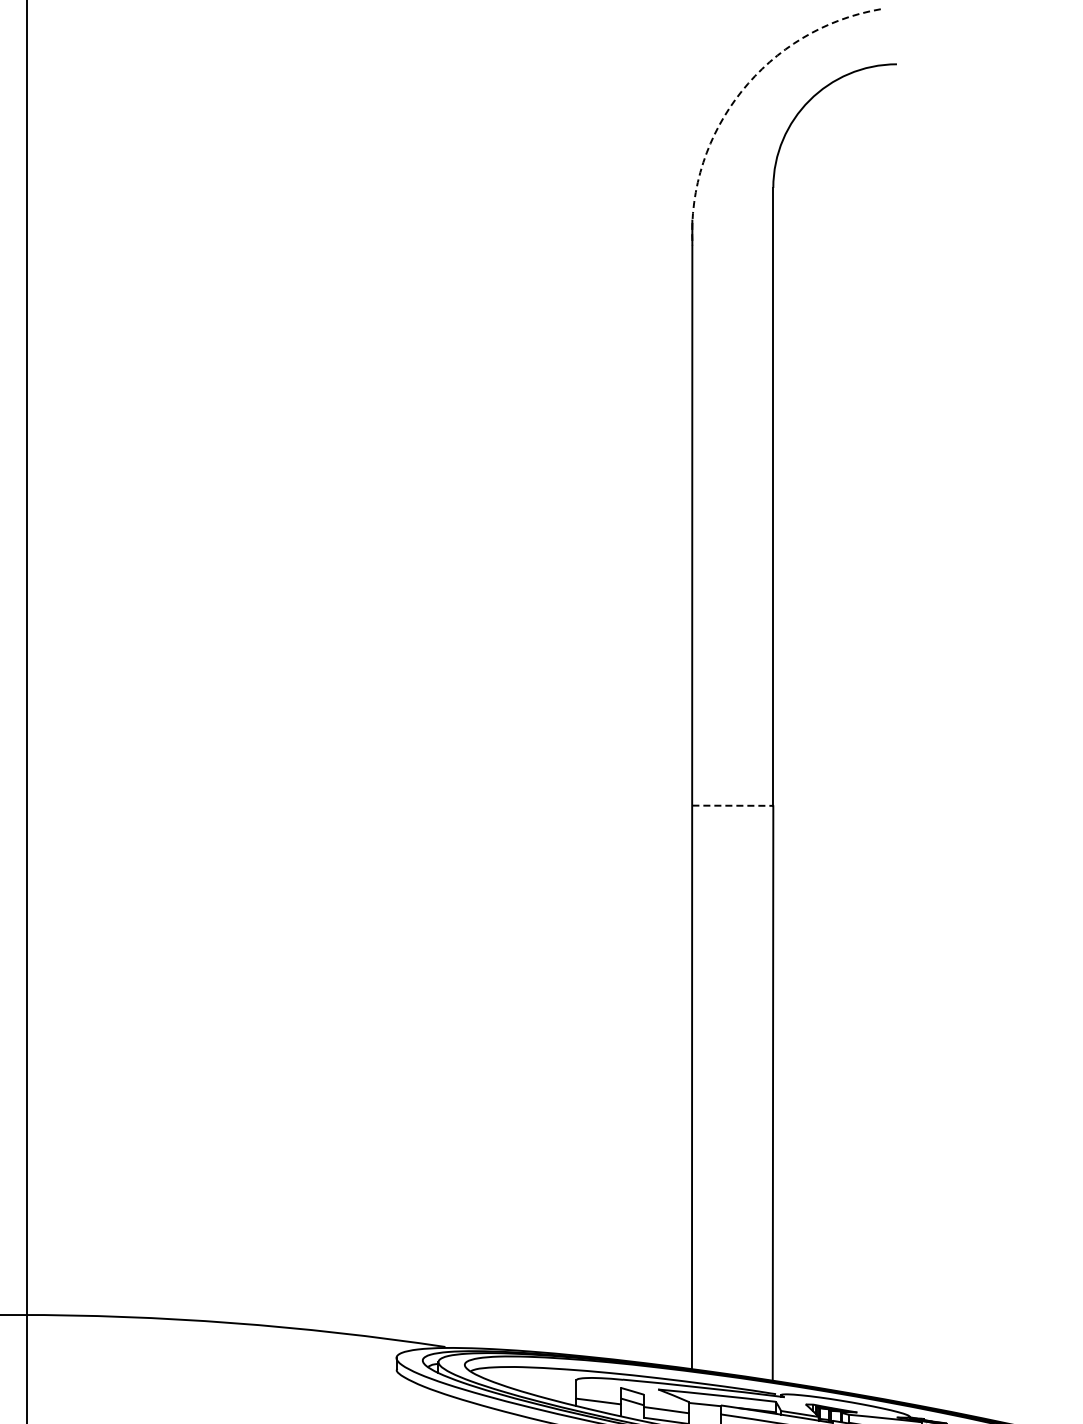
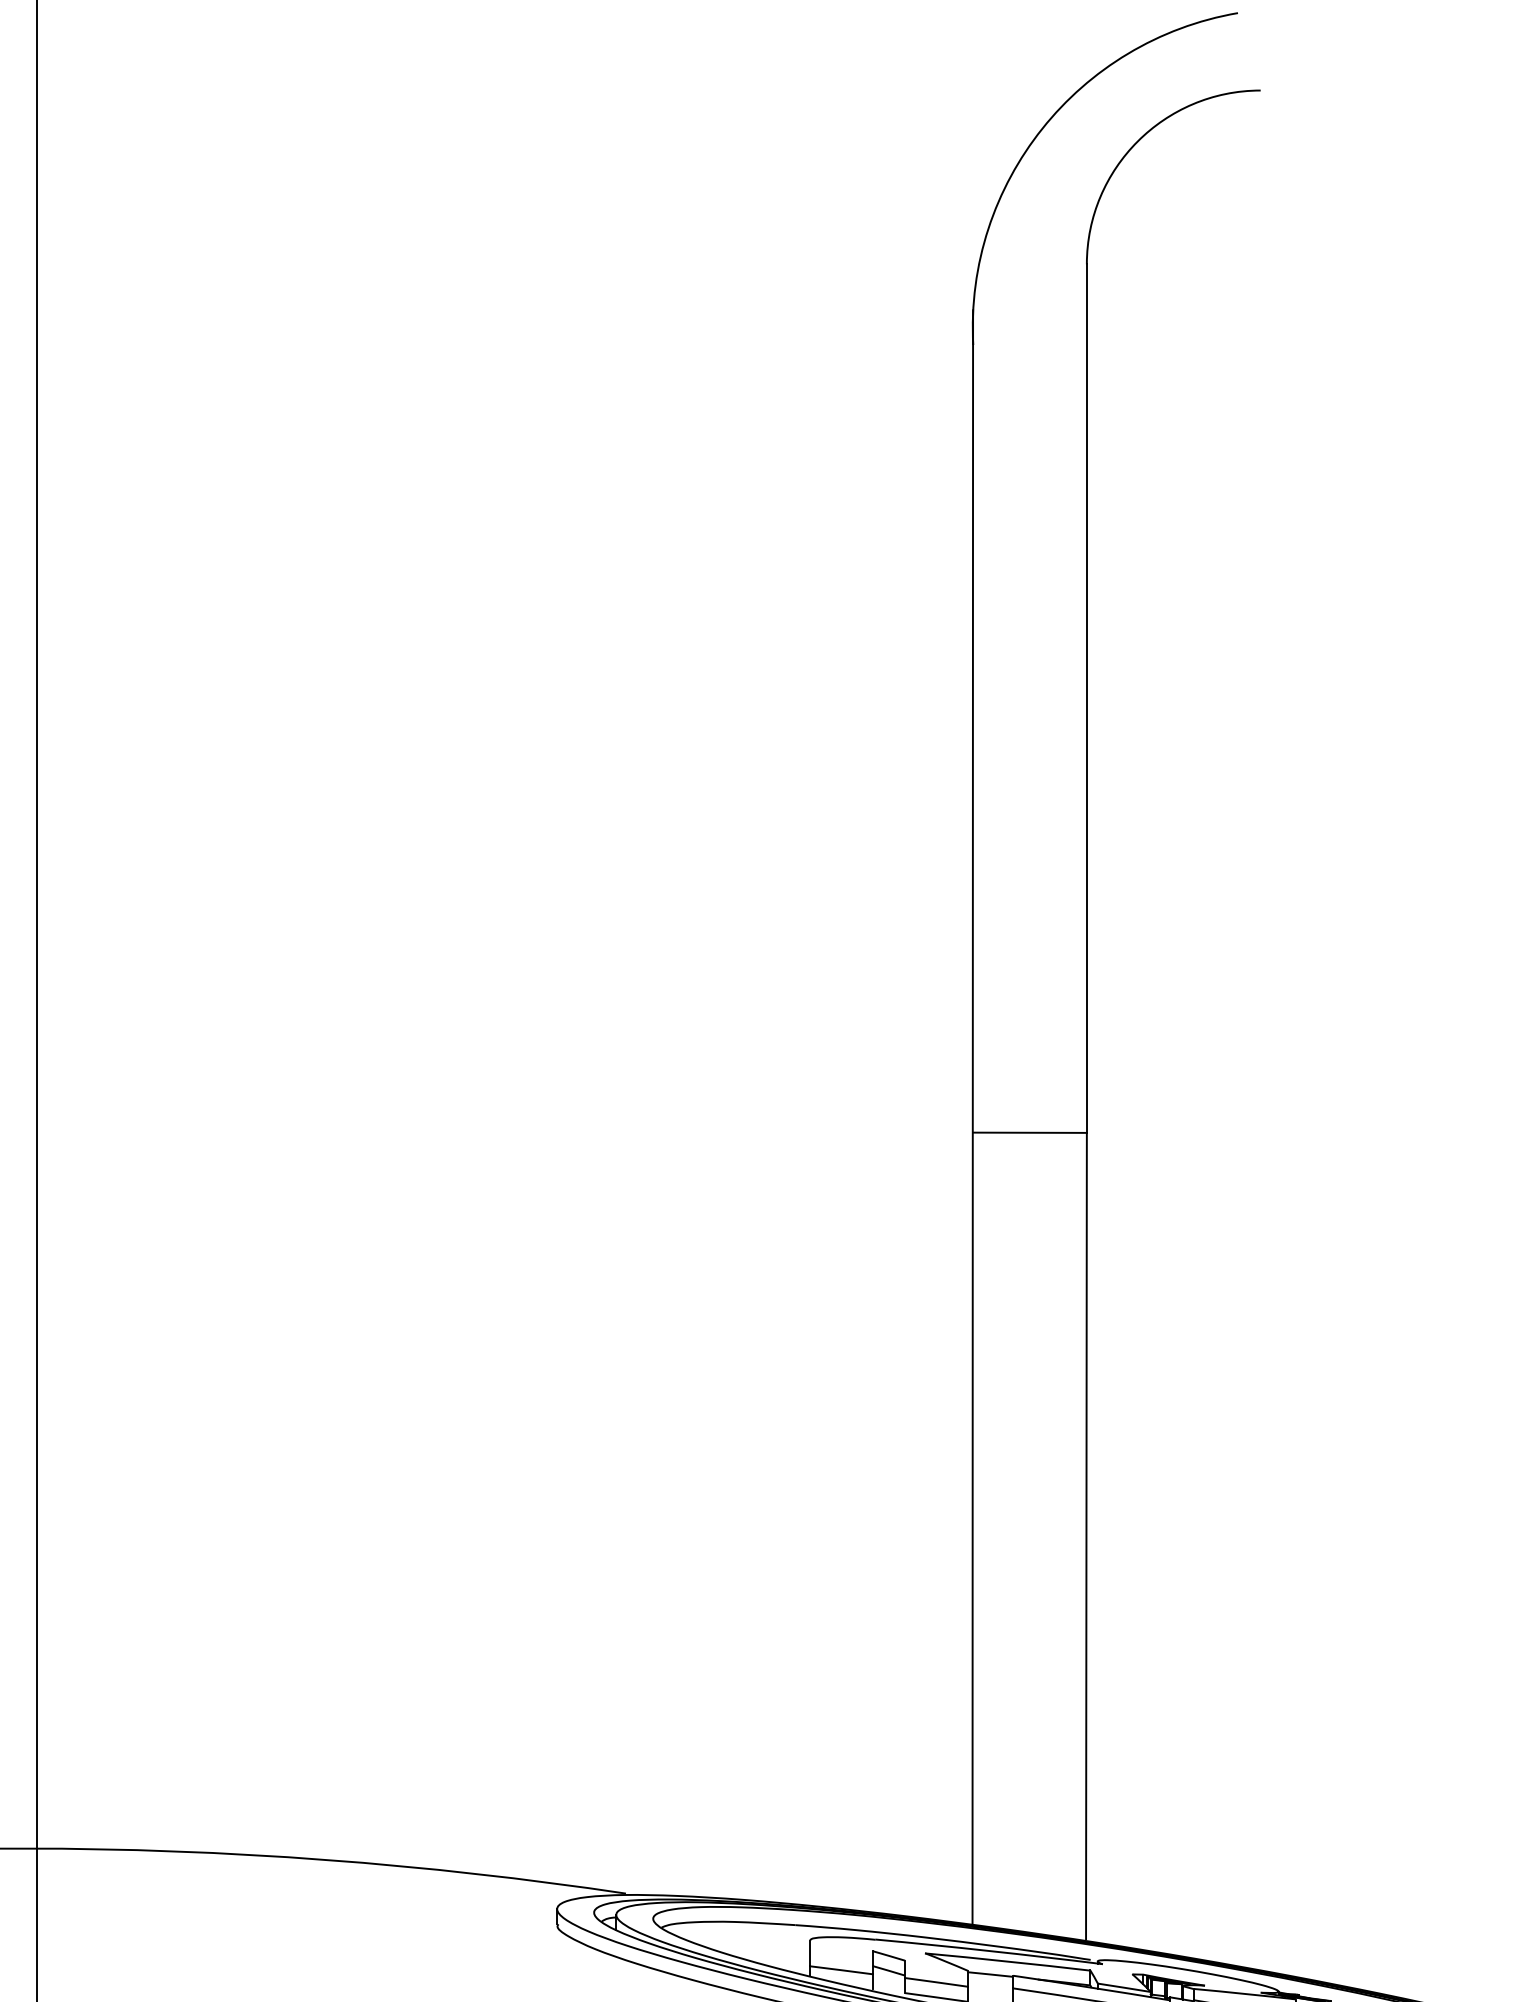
arc: (741, 91) -> (1042, 128), dashed -> solid
line: (733, 805) -> (1030, 1132), dashed -> solid

